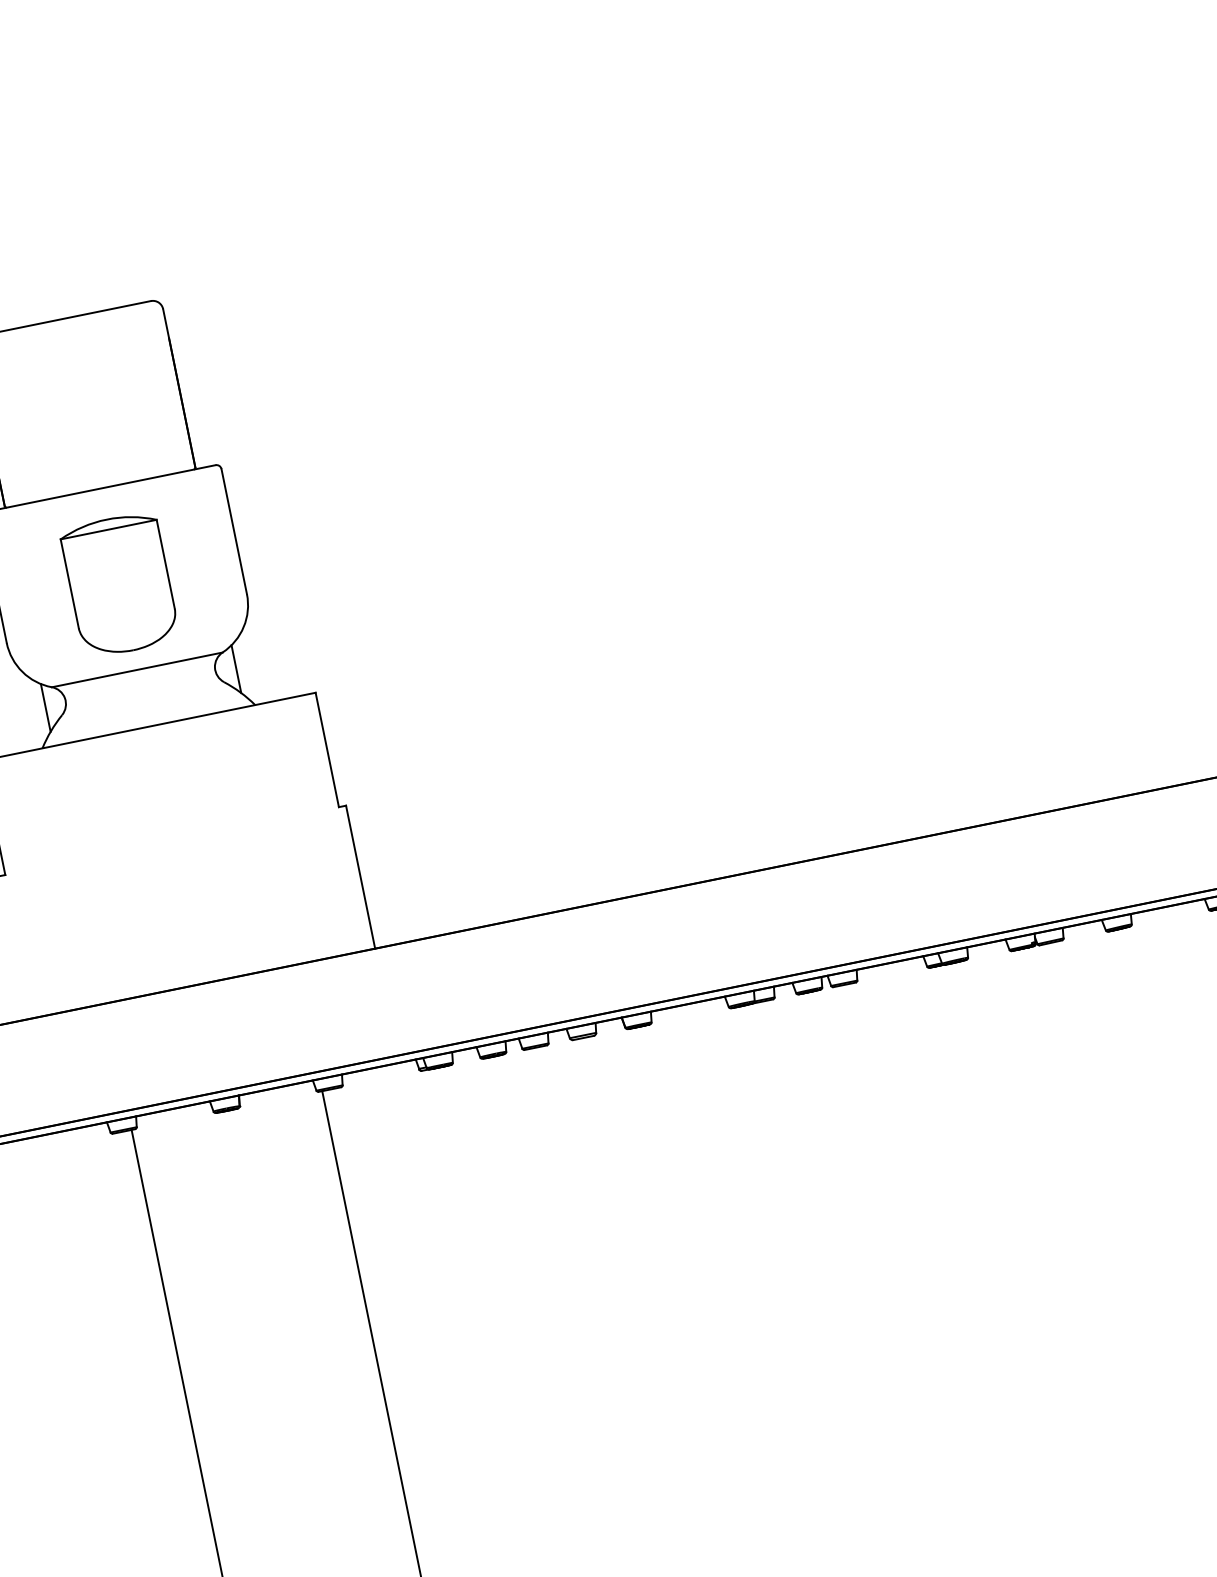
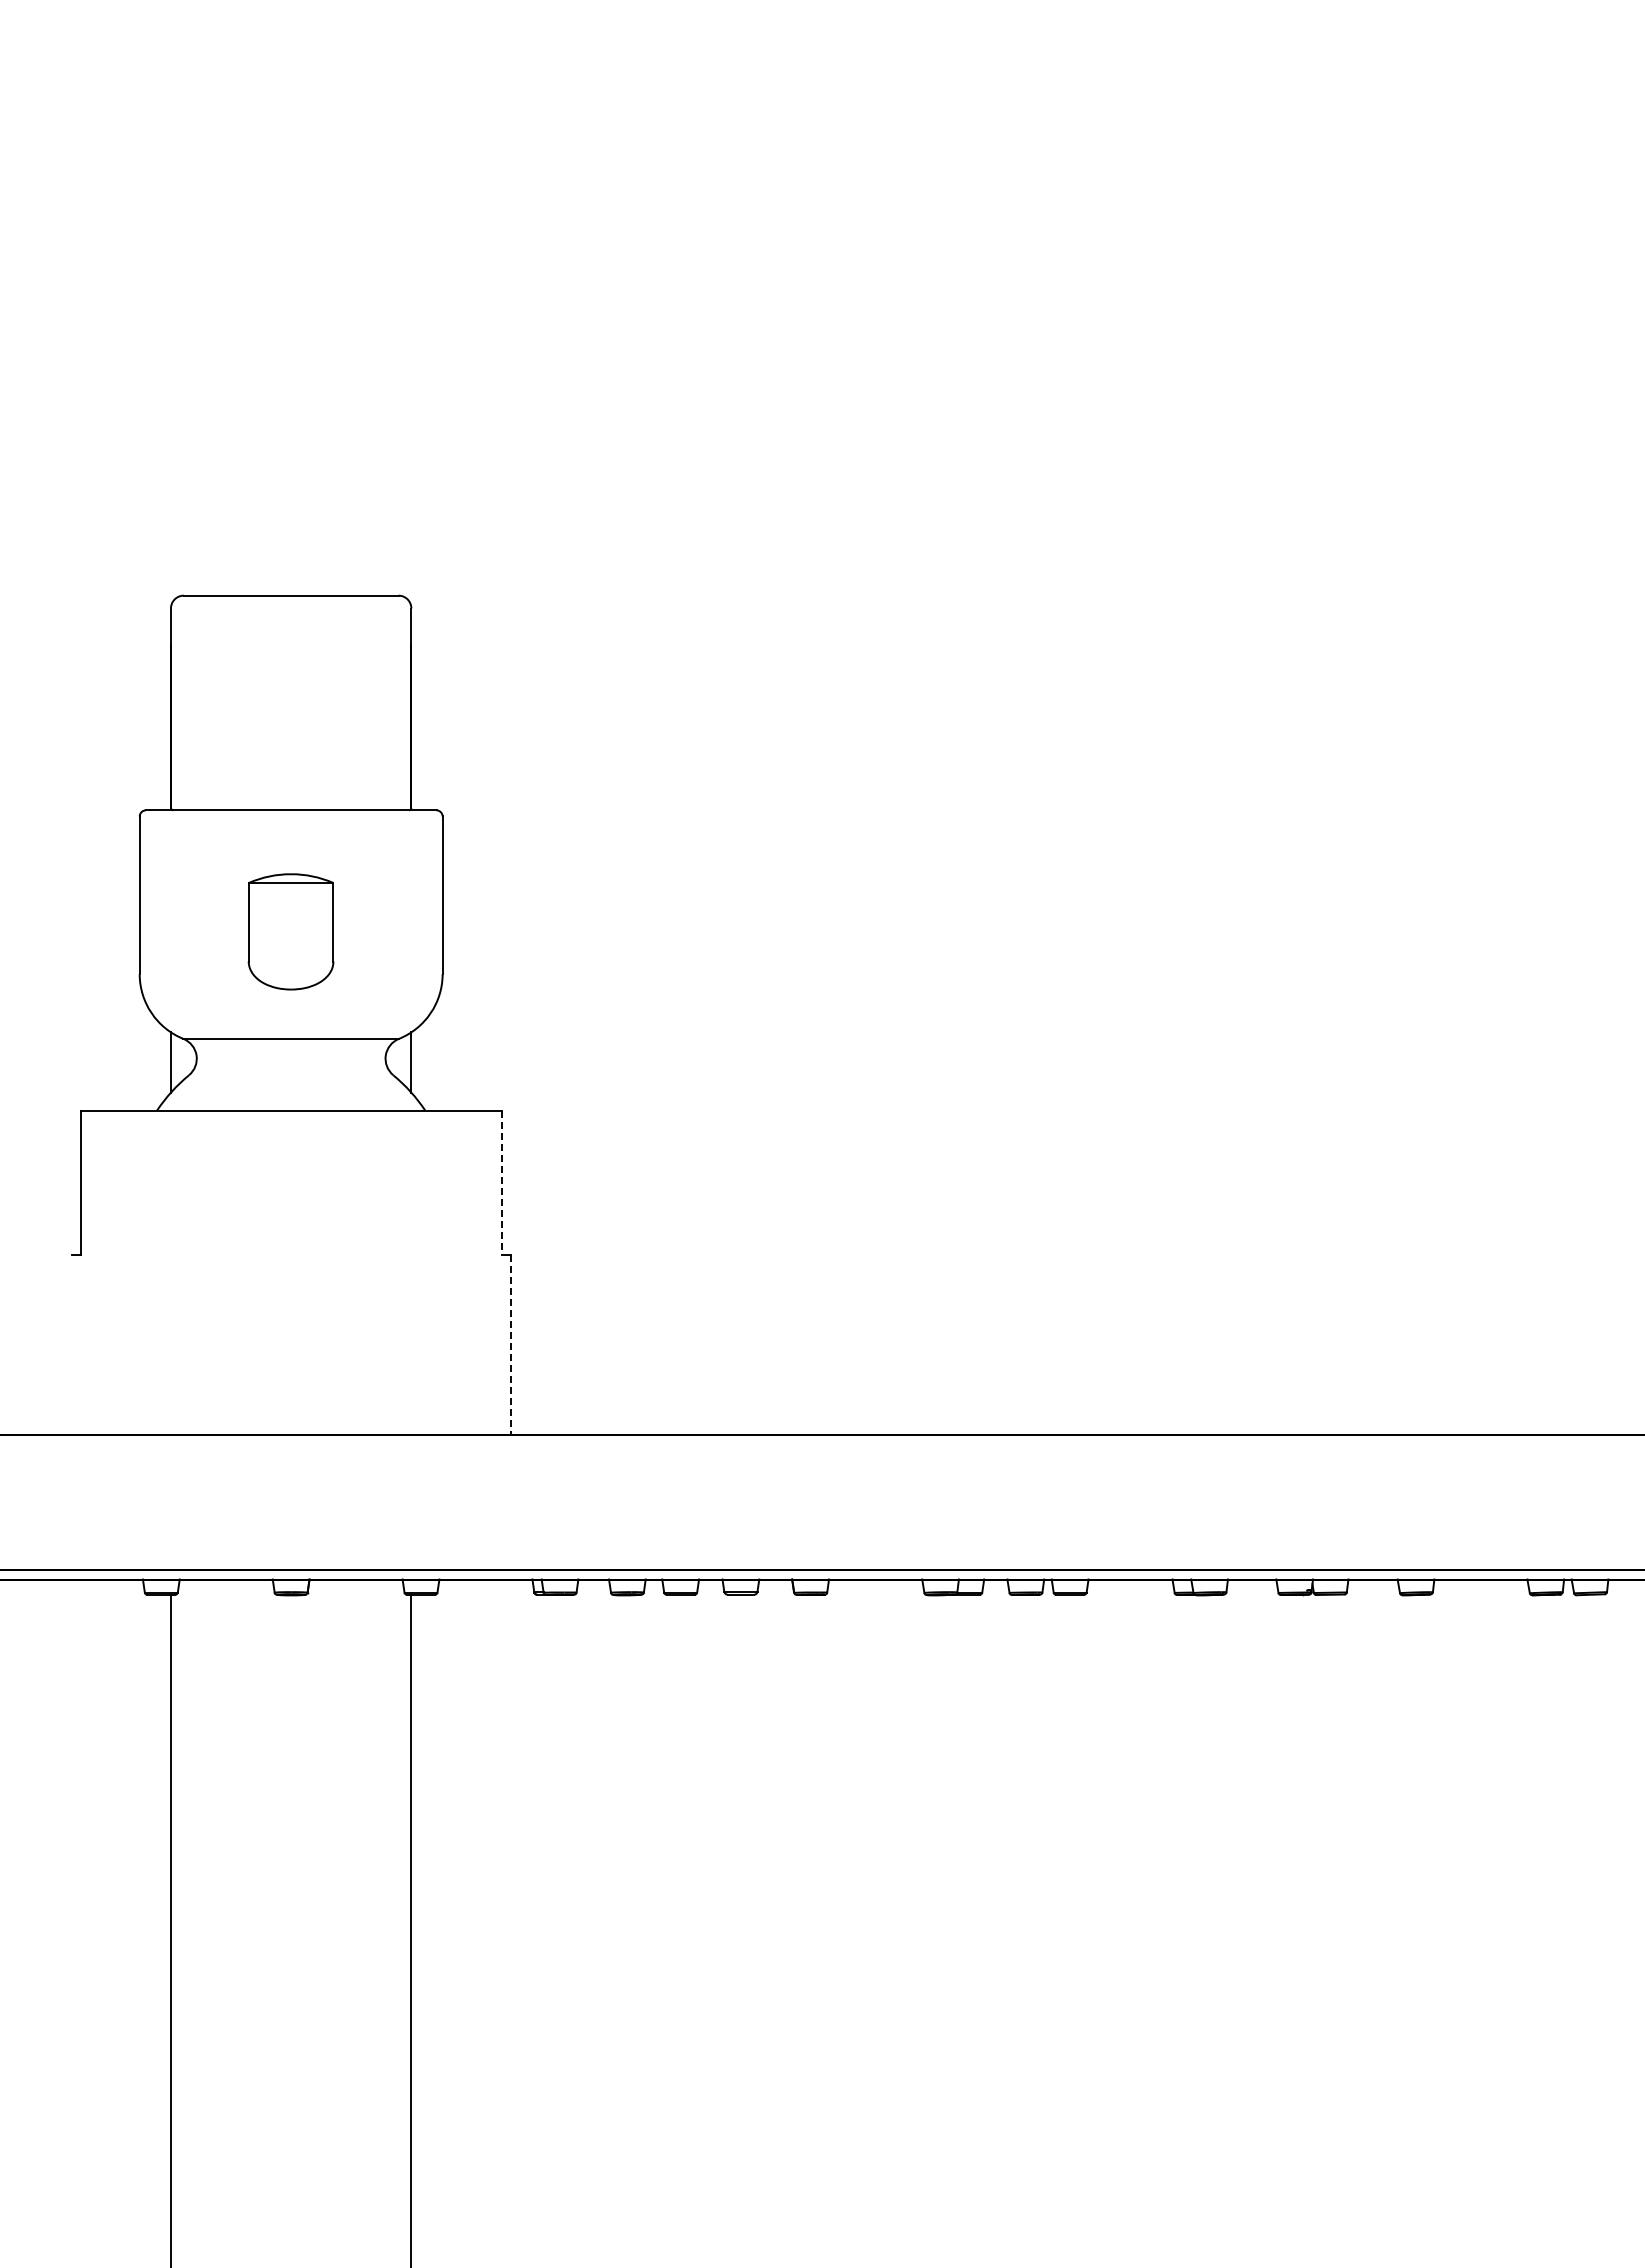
part: (119, 584) -> (290, 931), size x0.7
line: (327, 750) -> (501, 1183), solid -> dashed
line: (360, 877) -> (510, 1345), solid -> dashed

